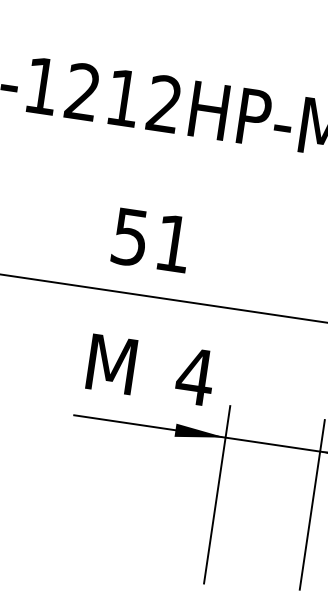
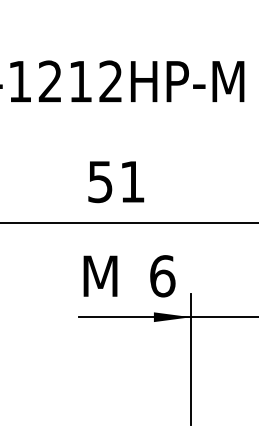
text: (195, 377) -> (162, 276), 4 -> 6

